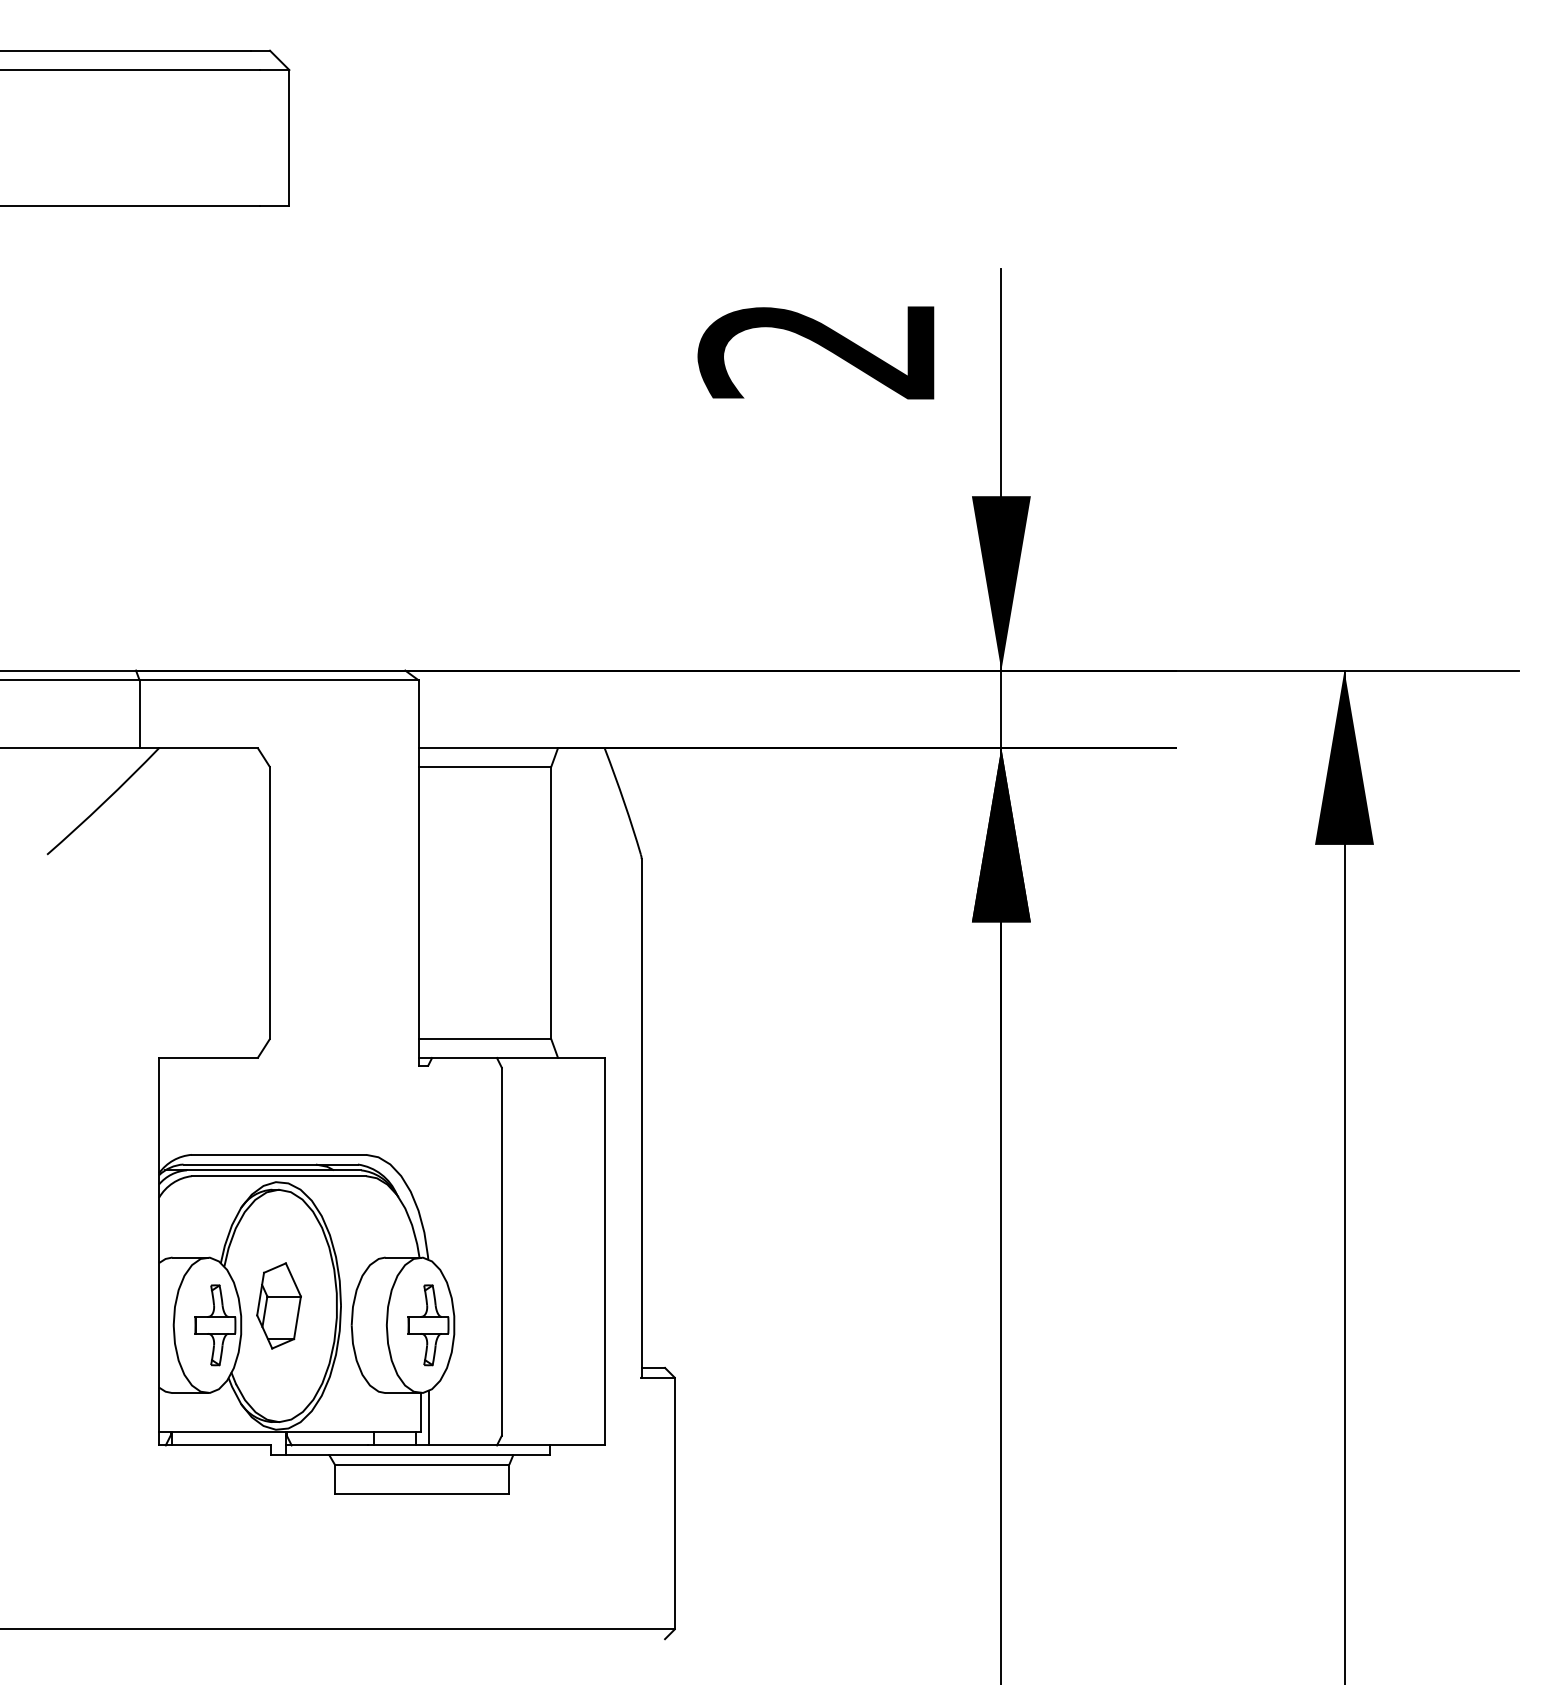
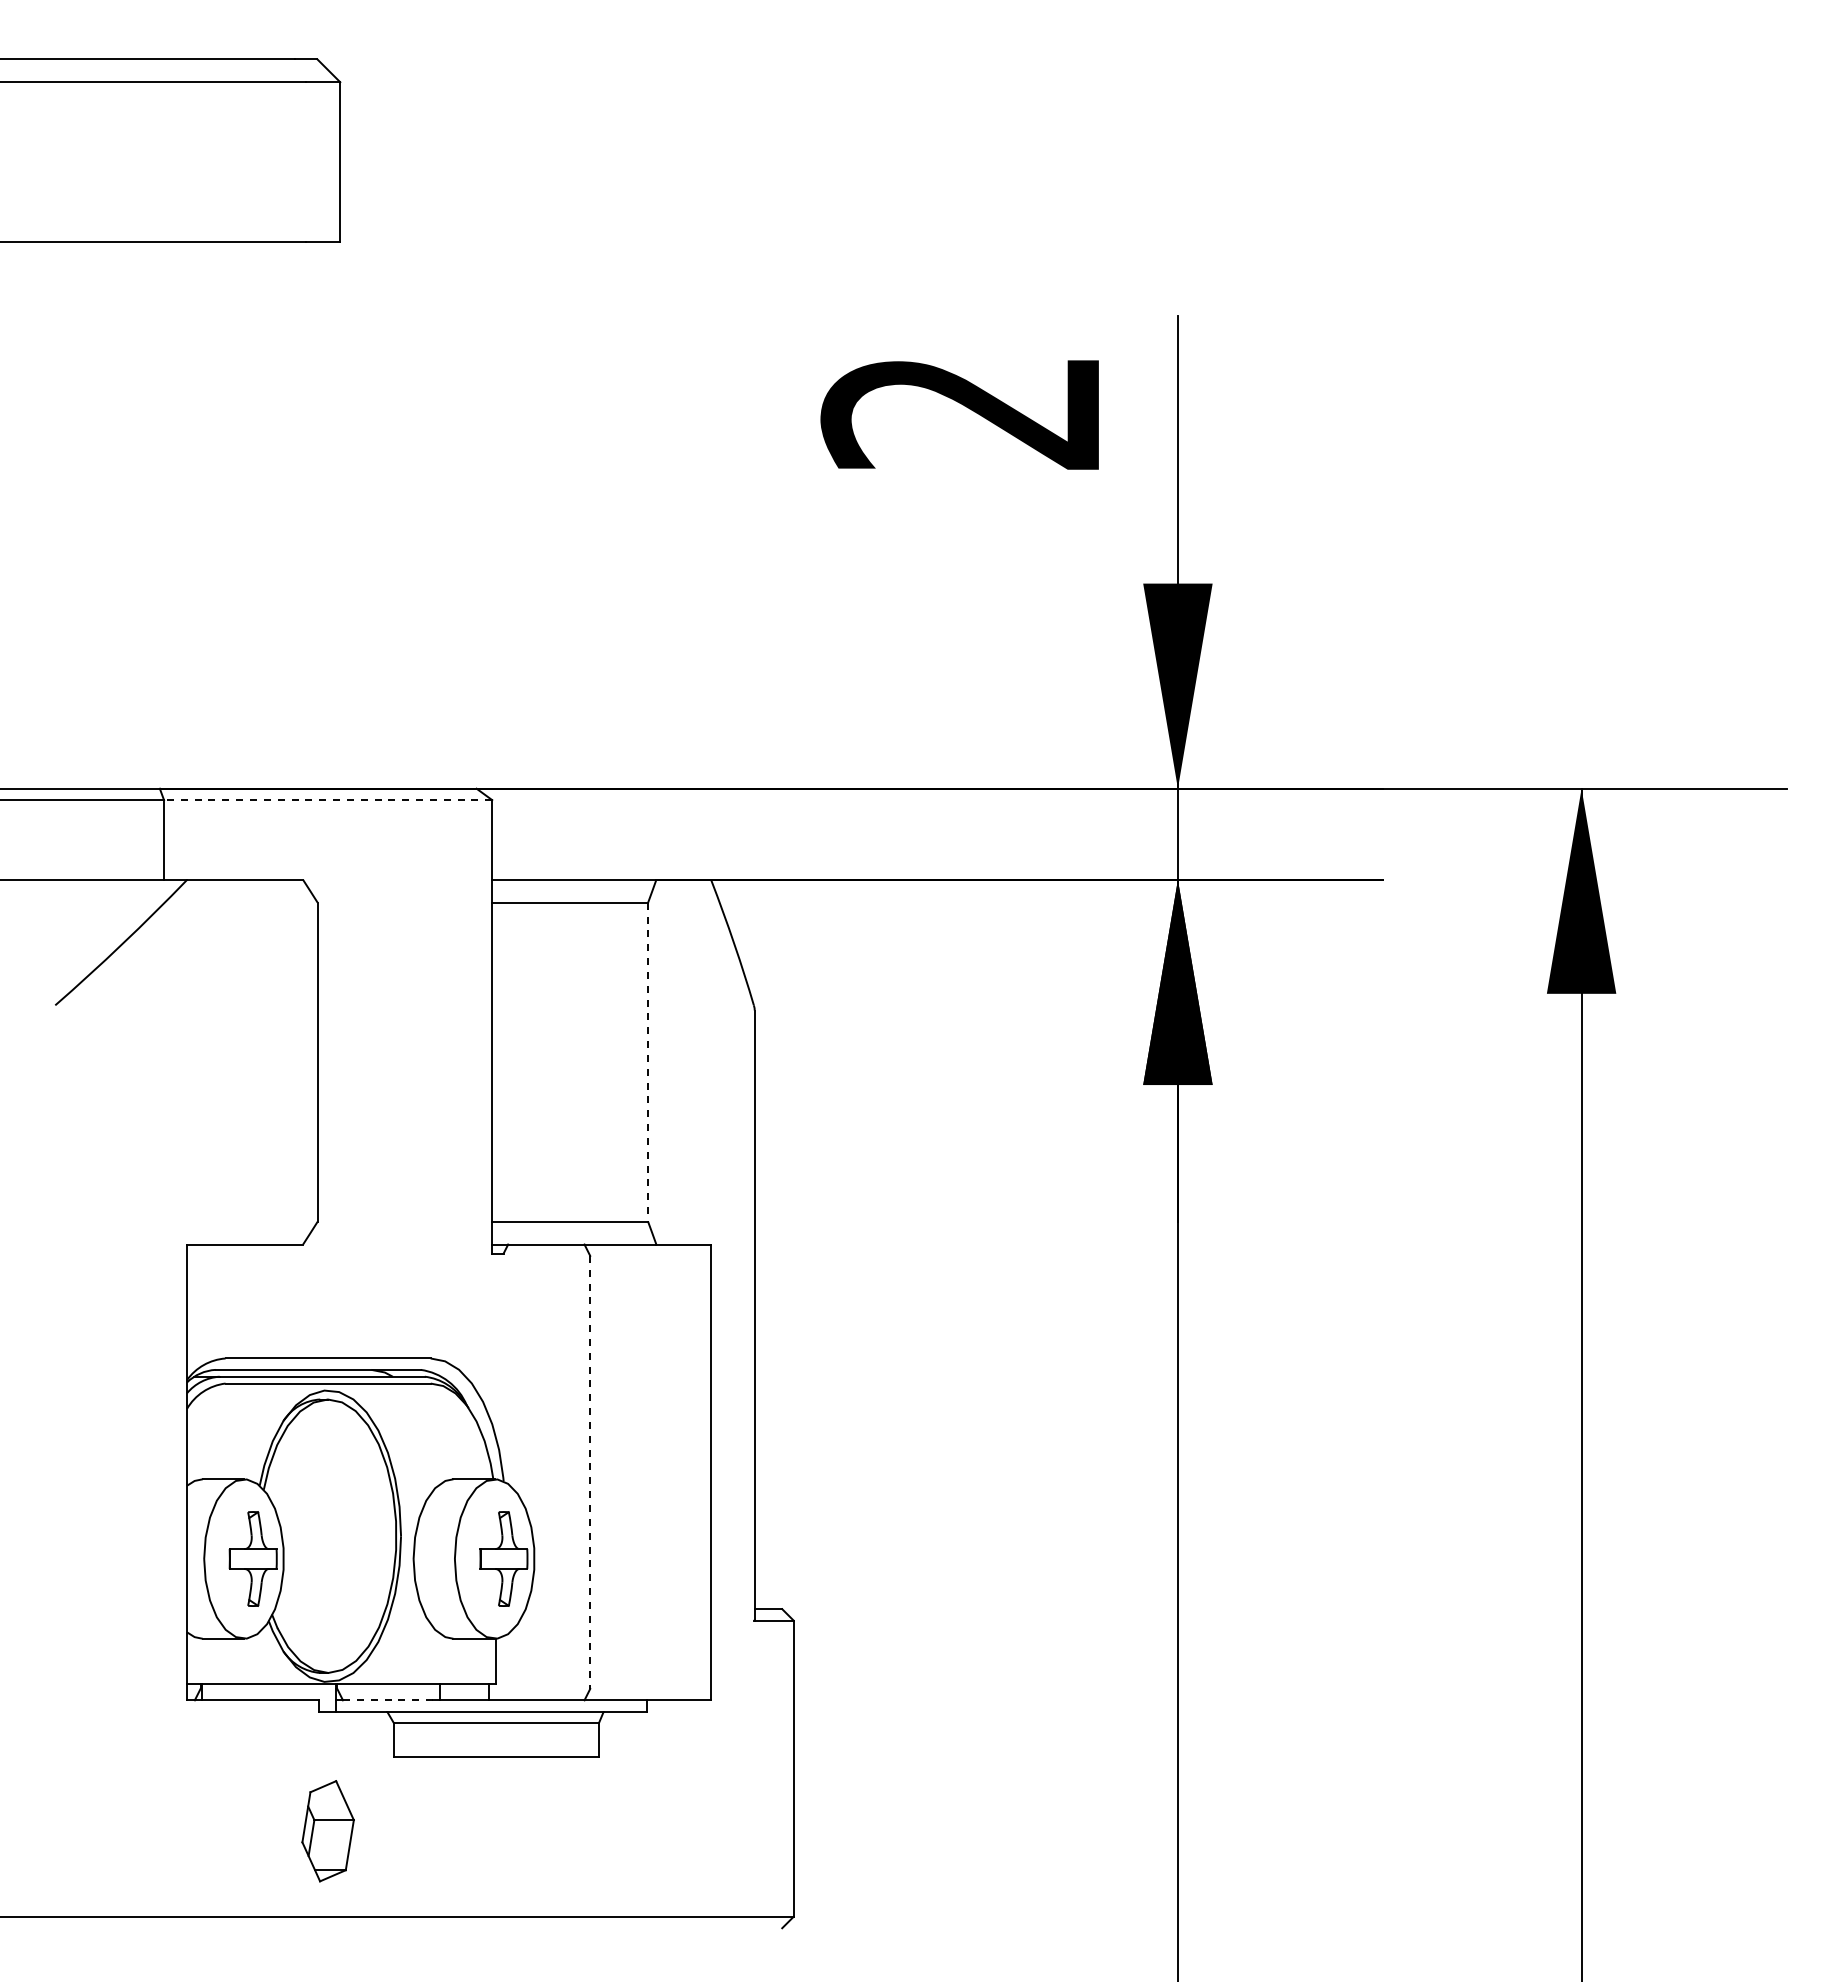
line: (278, 680) -> (327, 800), solid -> dashed
line: (551, 903) -> (648, 1062), solid -> dashed
line: (502, 1251) -> (590, 1472), solid -> dashed
part: (278, 1306) -> (327, 1831), moved
line: (428, 1418) -> (504, 1668), removed
line: (330, 1445) -> (388, 1700), solid -> dashed

